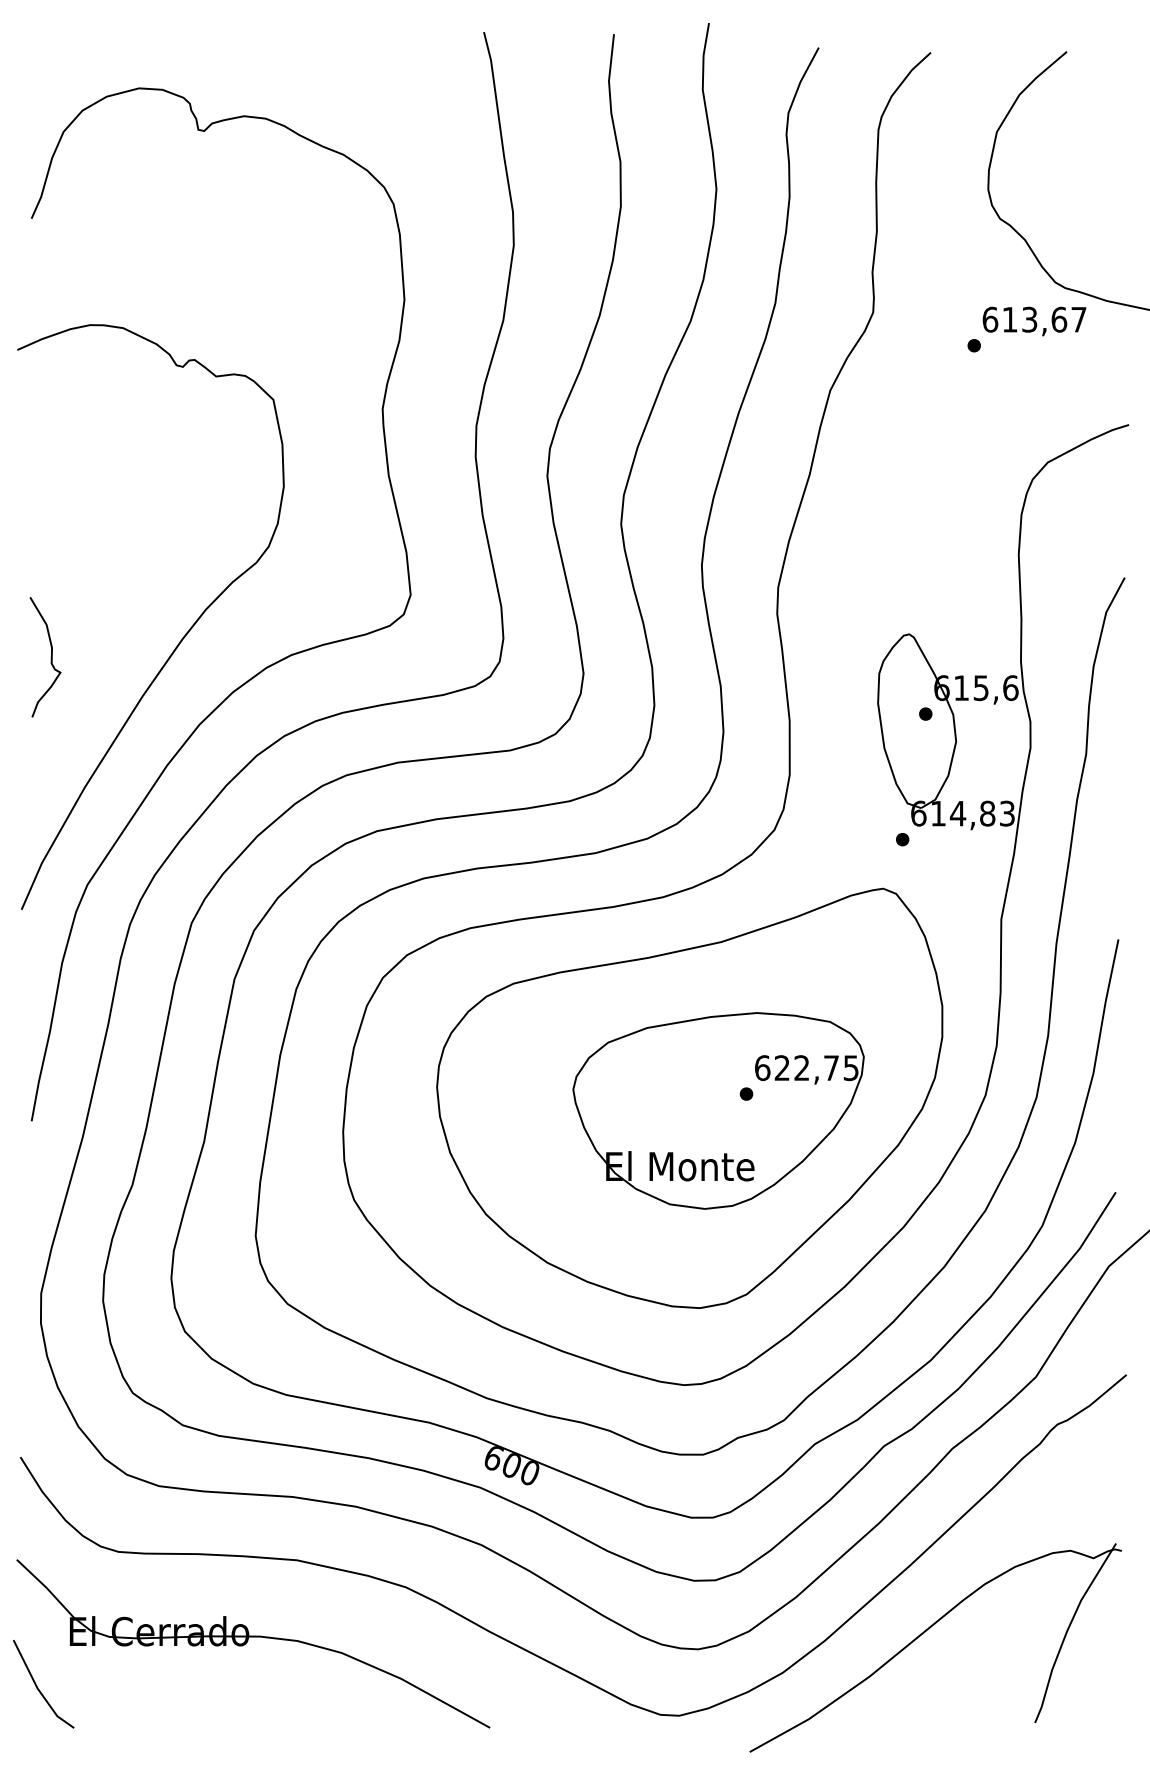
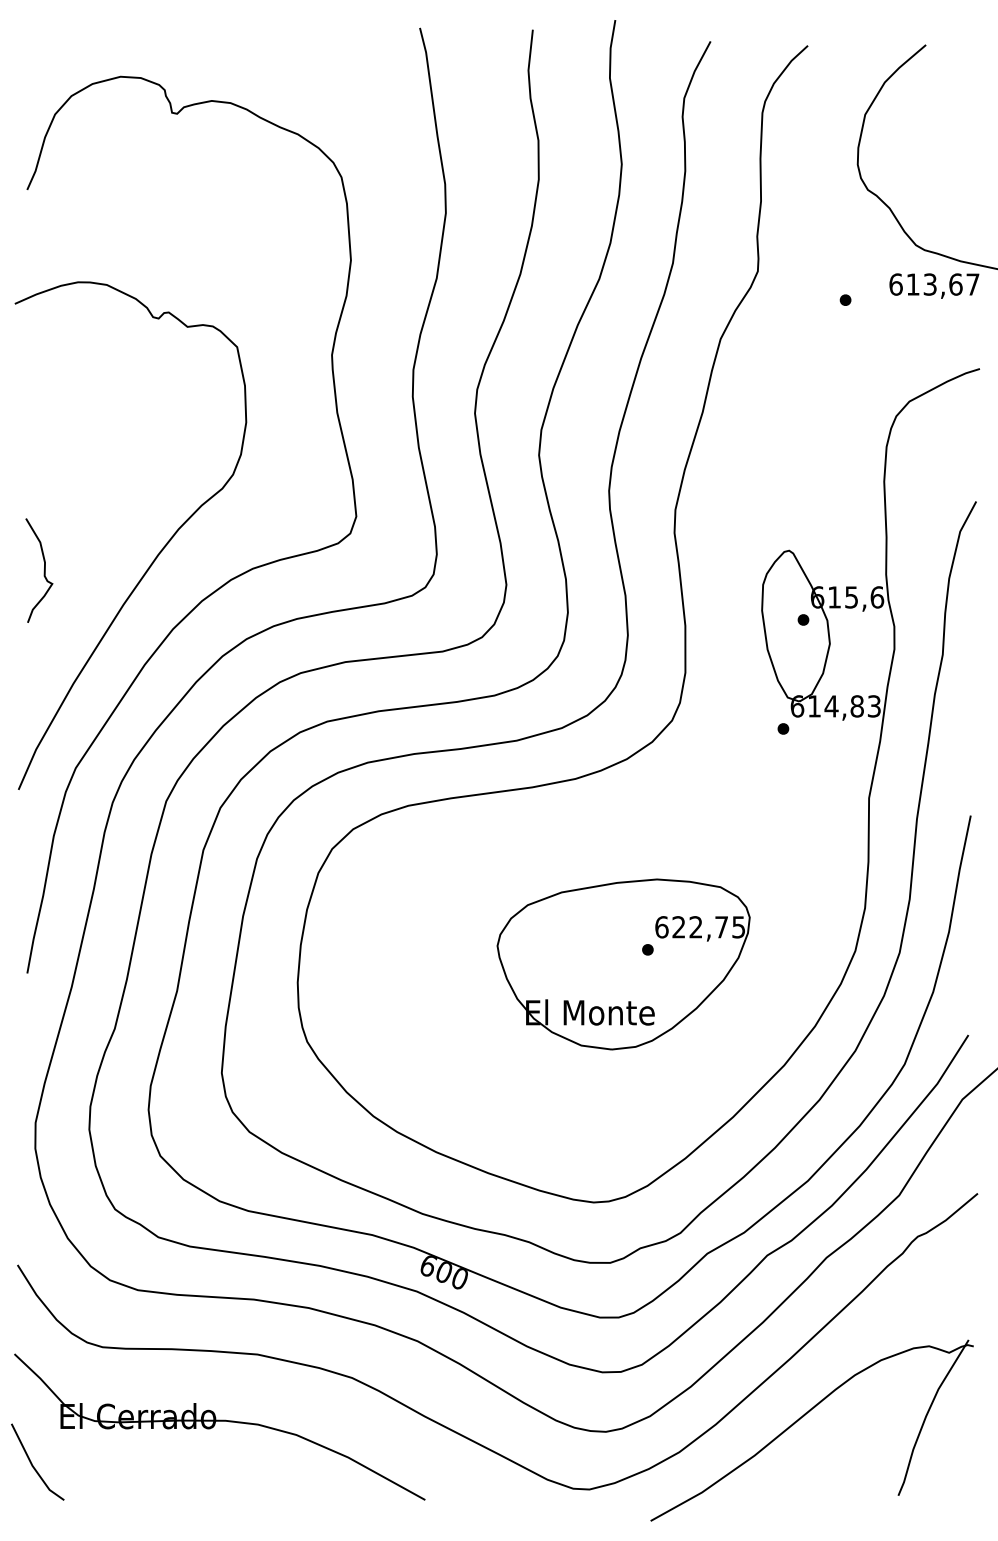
text: (1034, 321) -> (934, 286), moved
part: (689, 1097) -> (598, 952), removed

